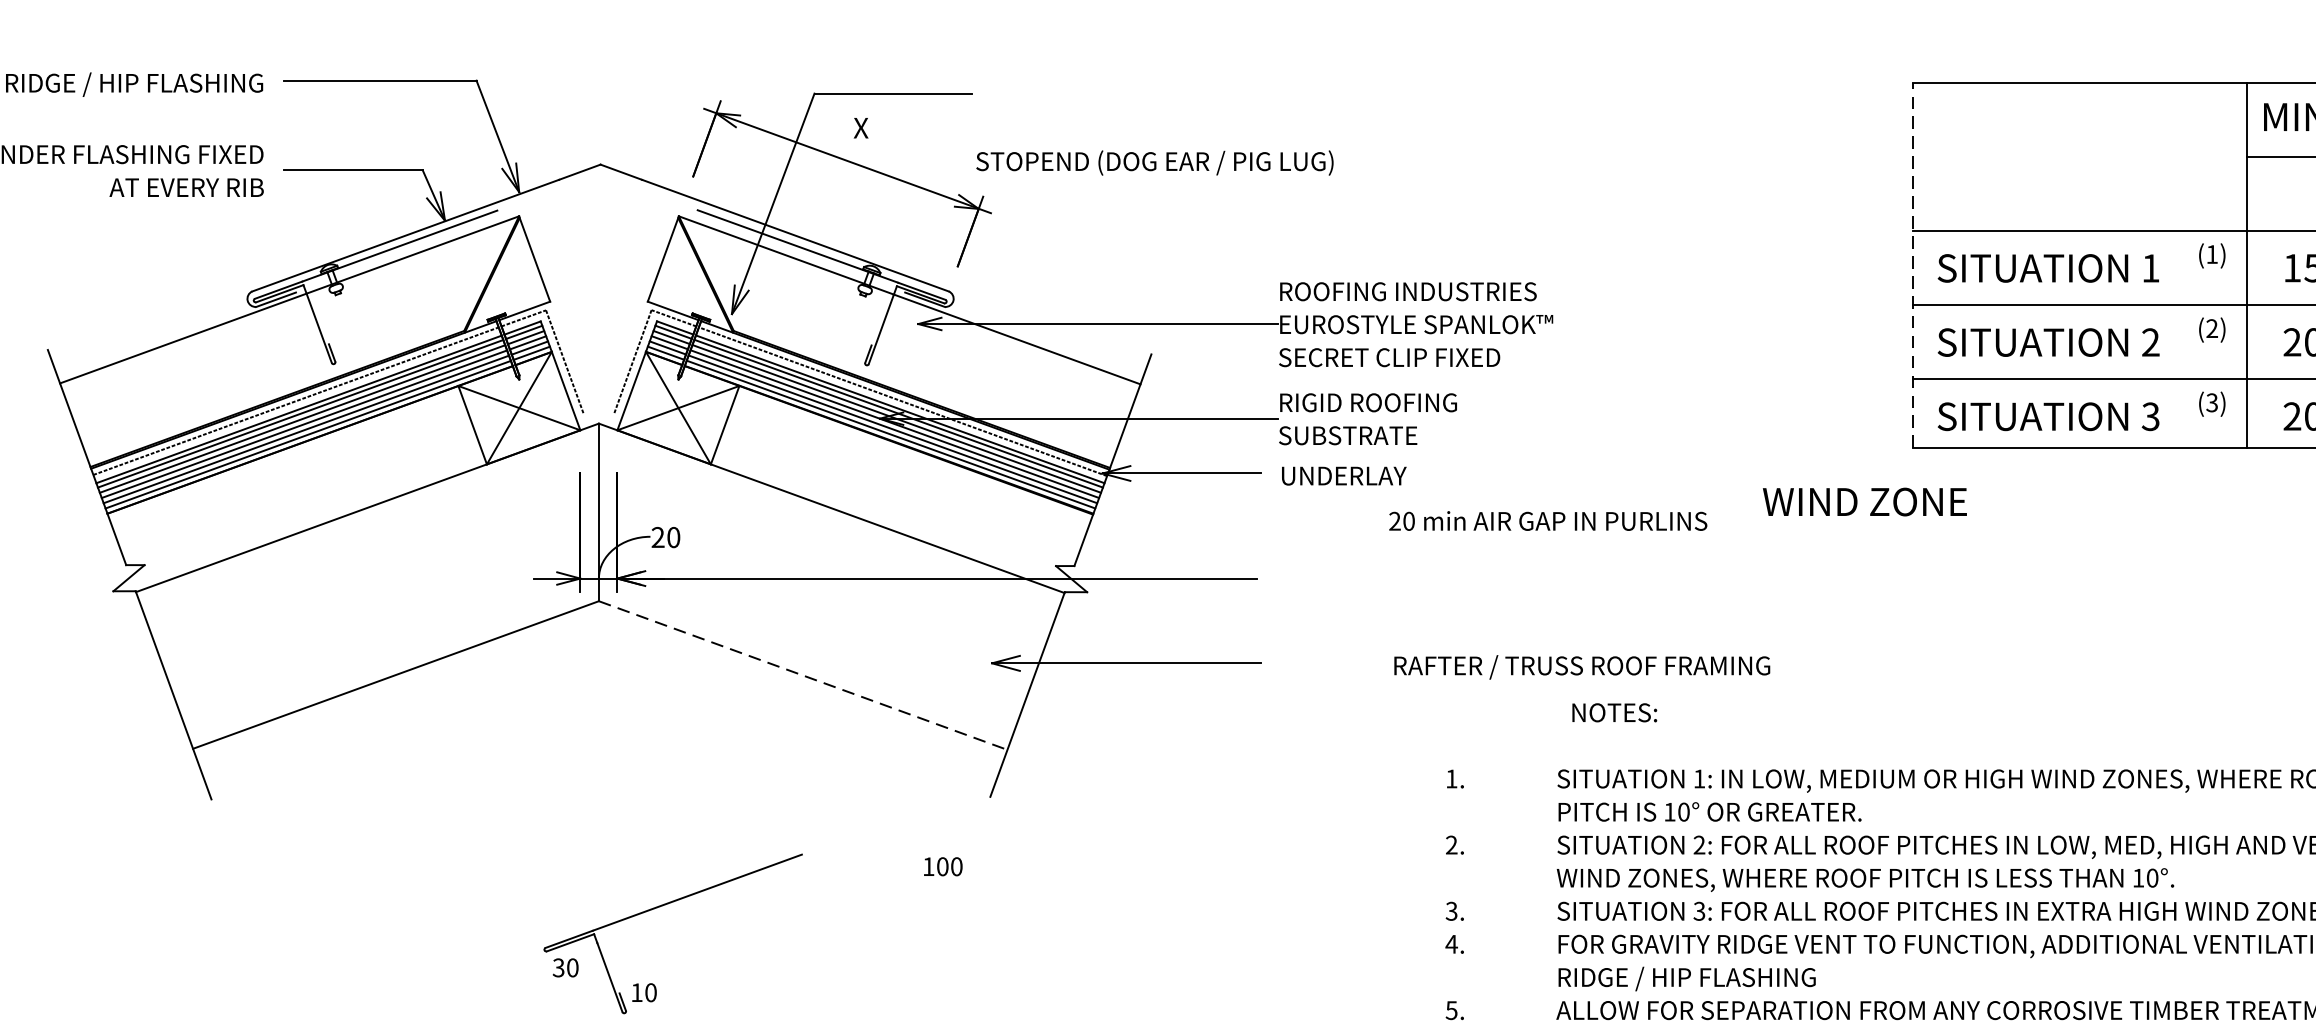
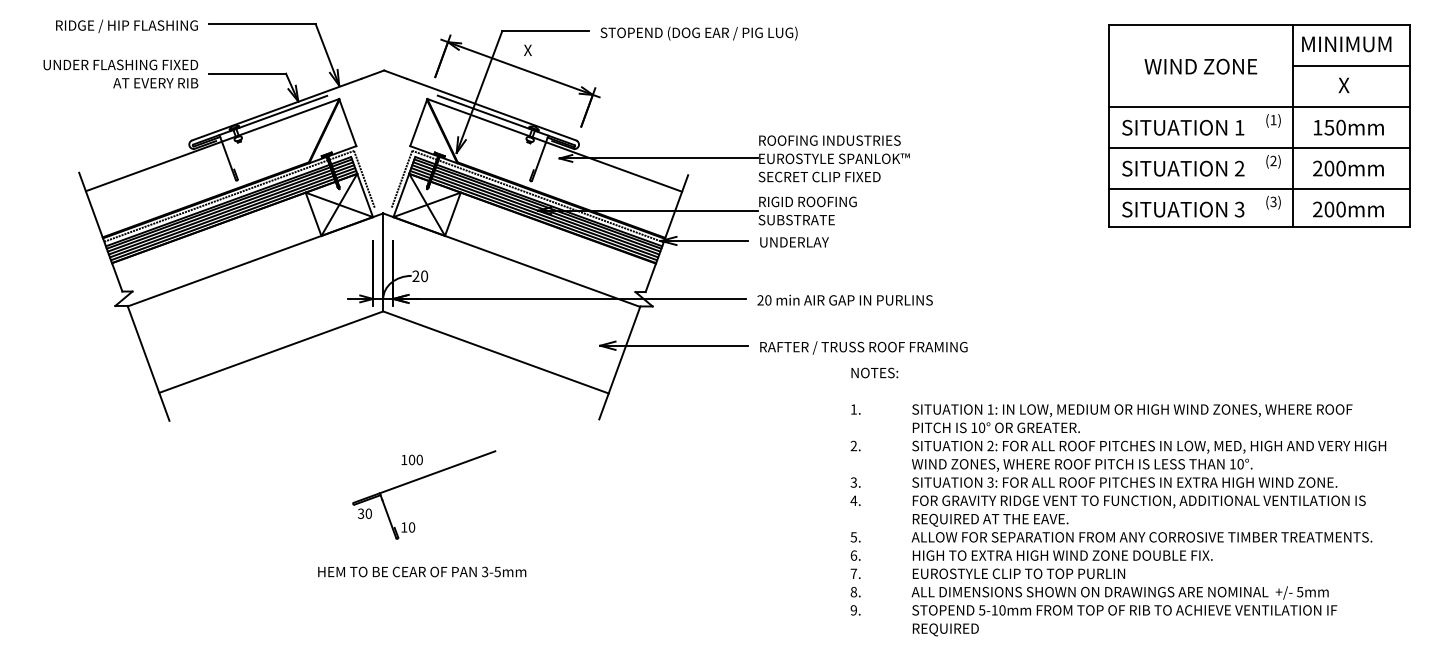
text: (1153, 162) -> (698, 33), moved
line: (1913, 266) -> (1108, 126), dashed -> solid
text: (1864, 501) -> (1200, 66), moved
text: (1547, 519) -> (844, 299), moved
text: (1581, 666) -> (863, 347), moved
line: (802, 675) -> (495, 352), dashed -> solid
text: (1614, 711) -> (874, 372), moved
text: (941, 865) -> (411, 459), moved
text: (1708, 978) -> (995, 519), RIDGE / HIP FLASHING -> REQUIRED AT THE EAVE.

